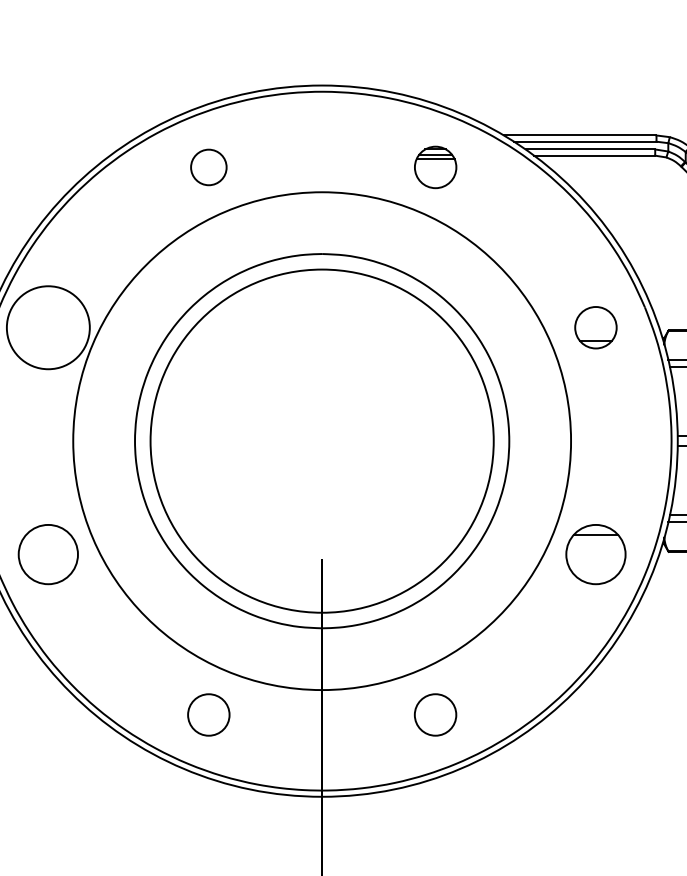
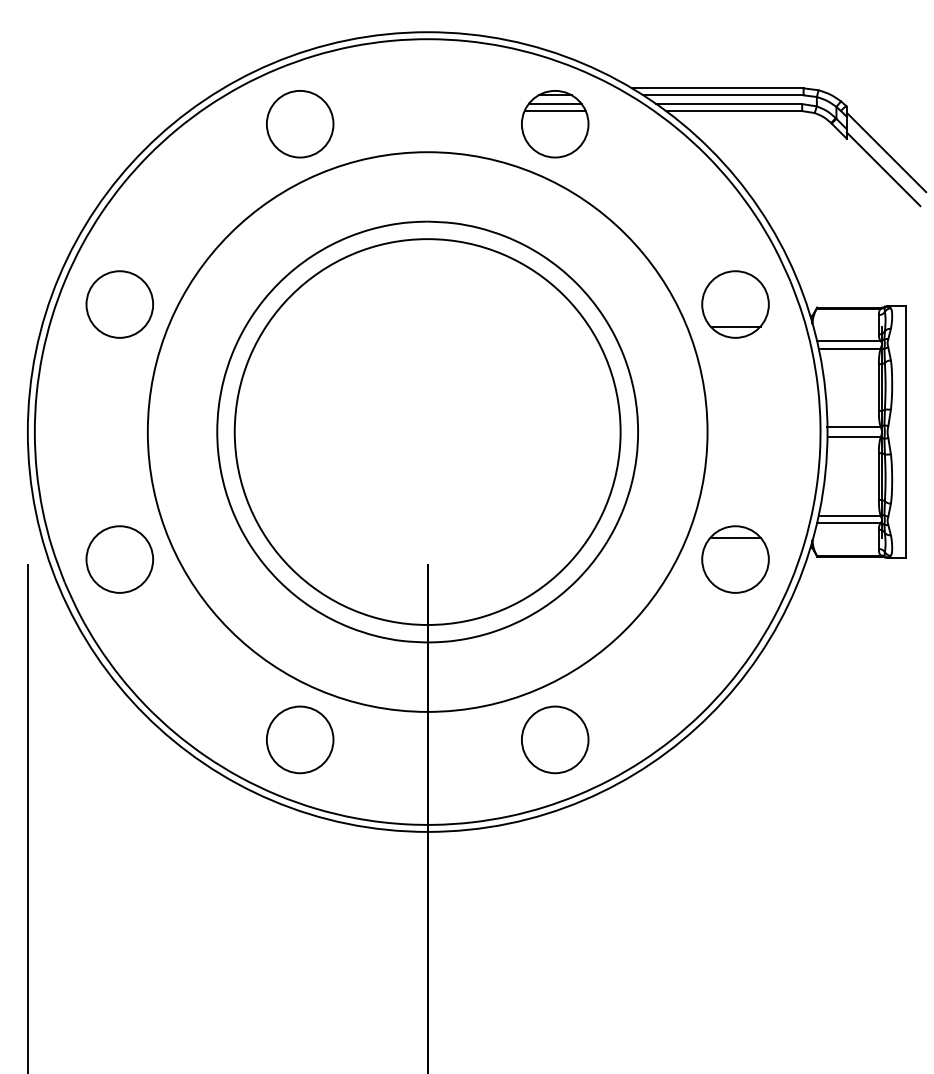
circle: (209, 167) -> (300, 124), size x1.67
part: (435, 167) -> (555, 124), size x1.43
circle: (48, 327) -> (119, 304), size x0.71
part: (595, 327) -> (735, 304), size x1.43
circle: (209, 714) -> (300, 739), size x1.43
circle: (434, 714) -> (554, 739), size x1.43

